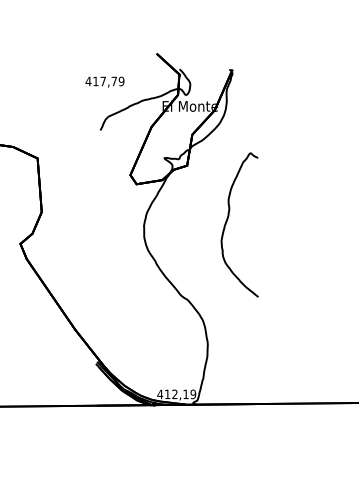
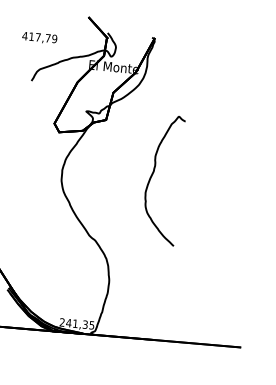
part: (228, 219) -> (153, 174), moved
text: (176, 394) -> (76, 324), 412,19 -> 241,35

